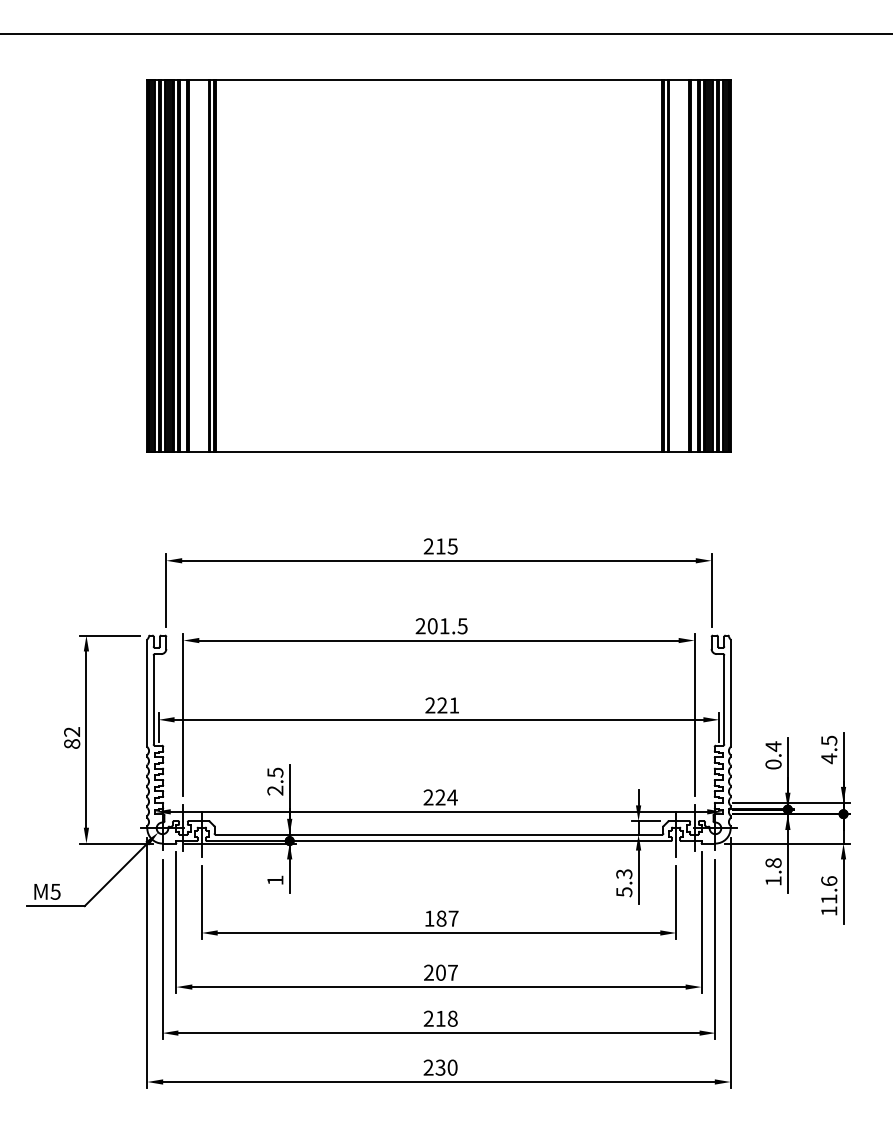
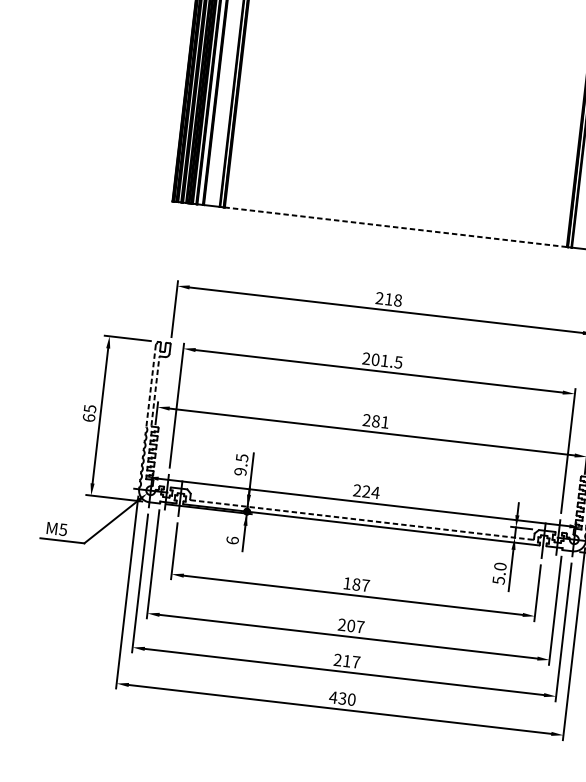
line: (438, 452) -> (395, 227), solid -> dashed
text: (452, 546) -> (397, 300), 215 -> 218
line: (147, 693) -> (151, 386), solid -> dashed
line: (153, 699) -> (155, 391), solid -> dashed
text: (442, 705) -> (376, 421), 221 -> 281
text: (72, 737) -> (89, 413), 82 -> 65
text: (275, 790) -> (240, 471), 2.5 -> 9.5
line: (438, 834) -> (361, 519), solid -> dashed
text: (624, 874) -> (500, 566), 5.3 -> 5.0
text: (275, 880) -> (232, 540), 1 -> 6
text: (452, 1018) -> (356, 661), 218 -> 217
text: (428, 1067) -> (333, 697), 230 -> 430

